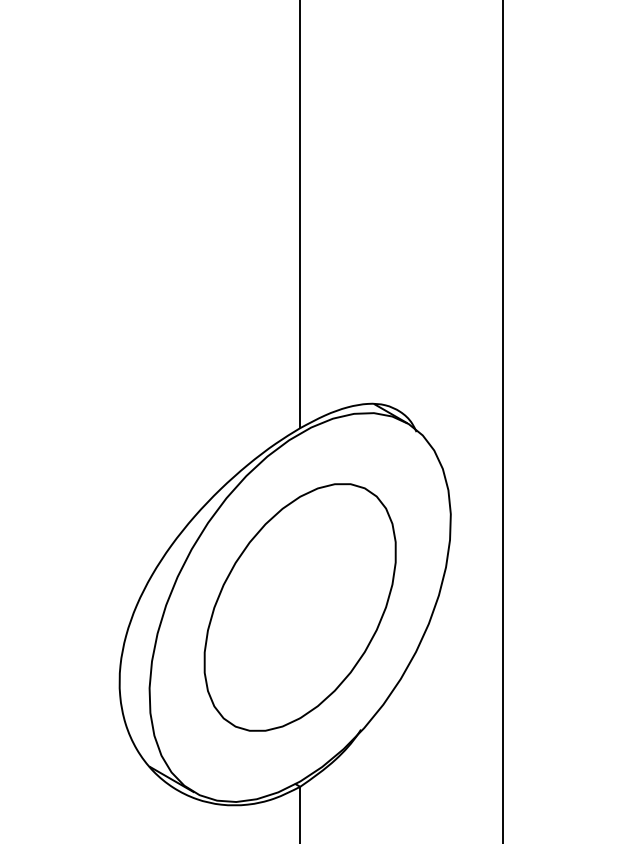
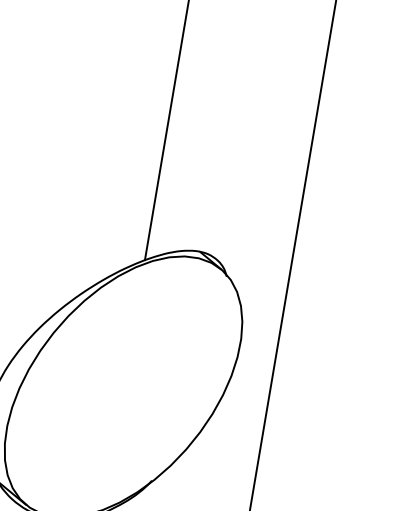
part: (299, 607) -> (122, 386), removed

